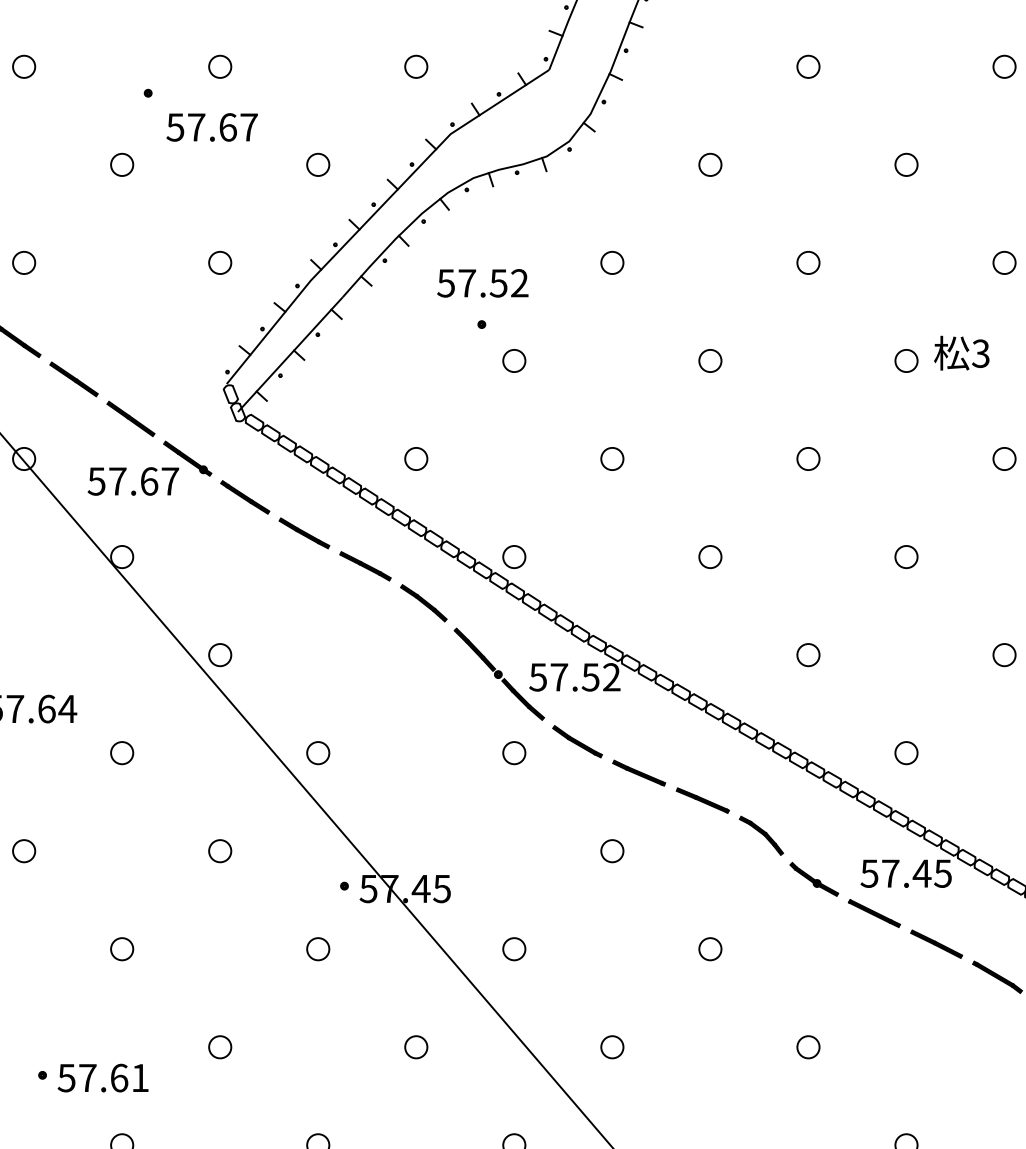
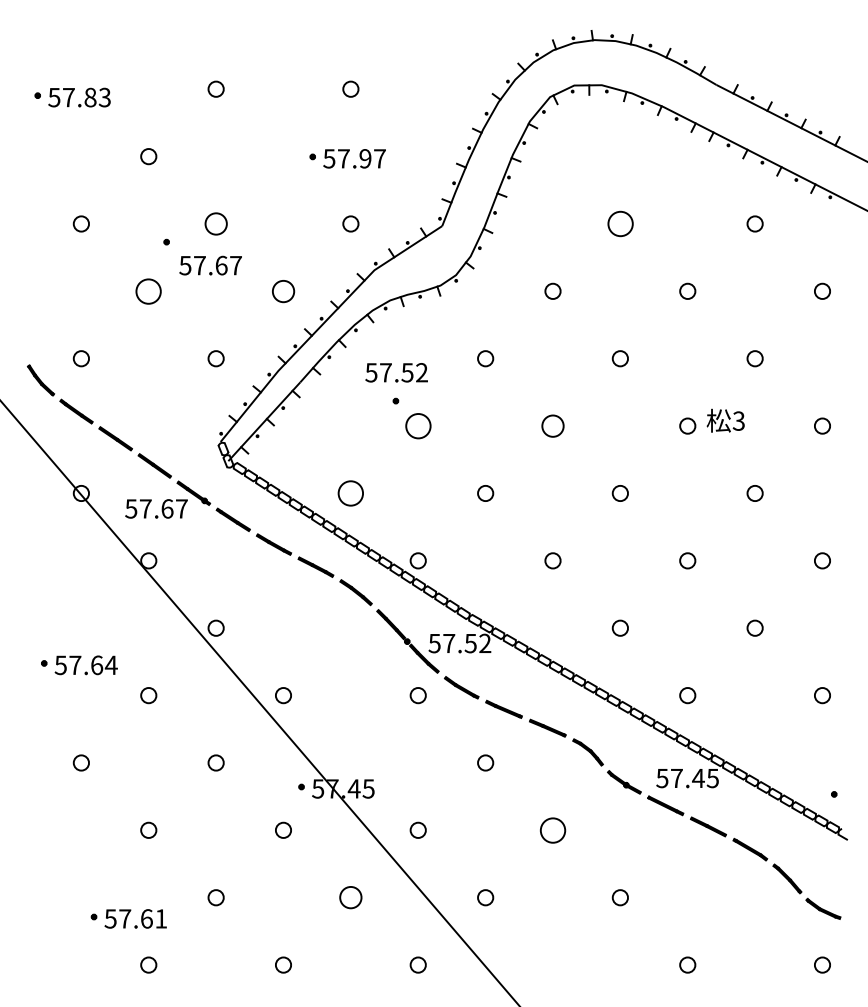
circle: (219, 66) -> (215, 223), size x1.4
circle: (807, 66) -> (619, 223), size x1.6
circle: (121, 163) -> (148, 290), size x1.6
circle: (318, 163) -> (283, 290), size x1.4
circle: (513, 360) -> (417, 425), size x1.6
circle: (709, 360) -> (552, 425), size x1.4
circle: (415, 459) -> (350, 493), size x1.6
circle: (709, 947) -> (552, 829), size x1.6
circle: (415, 1046) -> (350, 897), size x1.4

